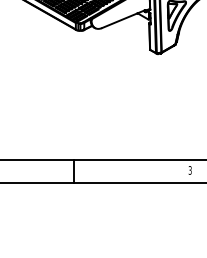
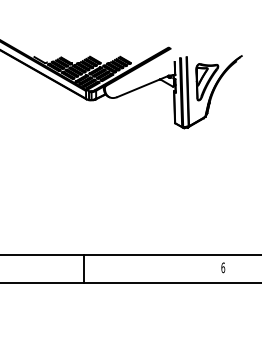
text: (190, 170) -> (223, 267), 3 -> 6

